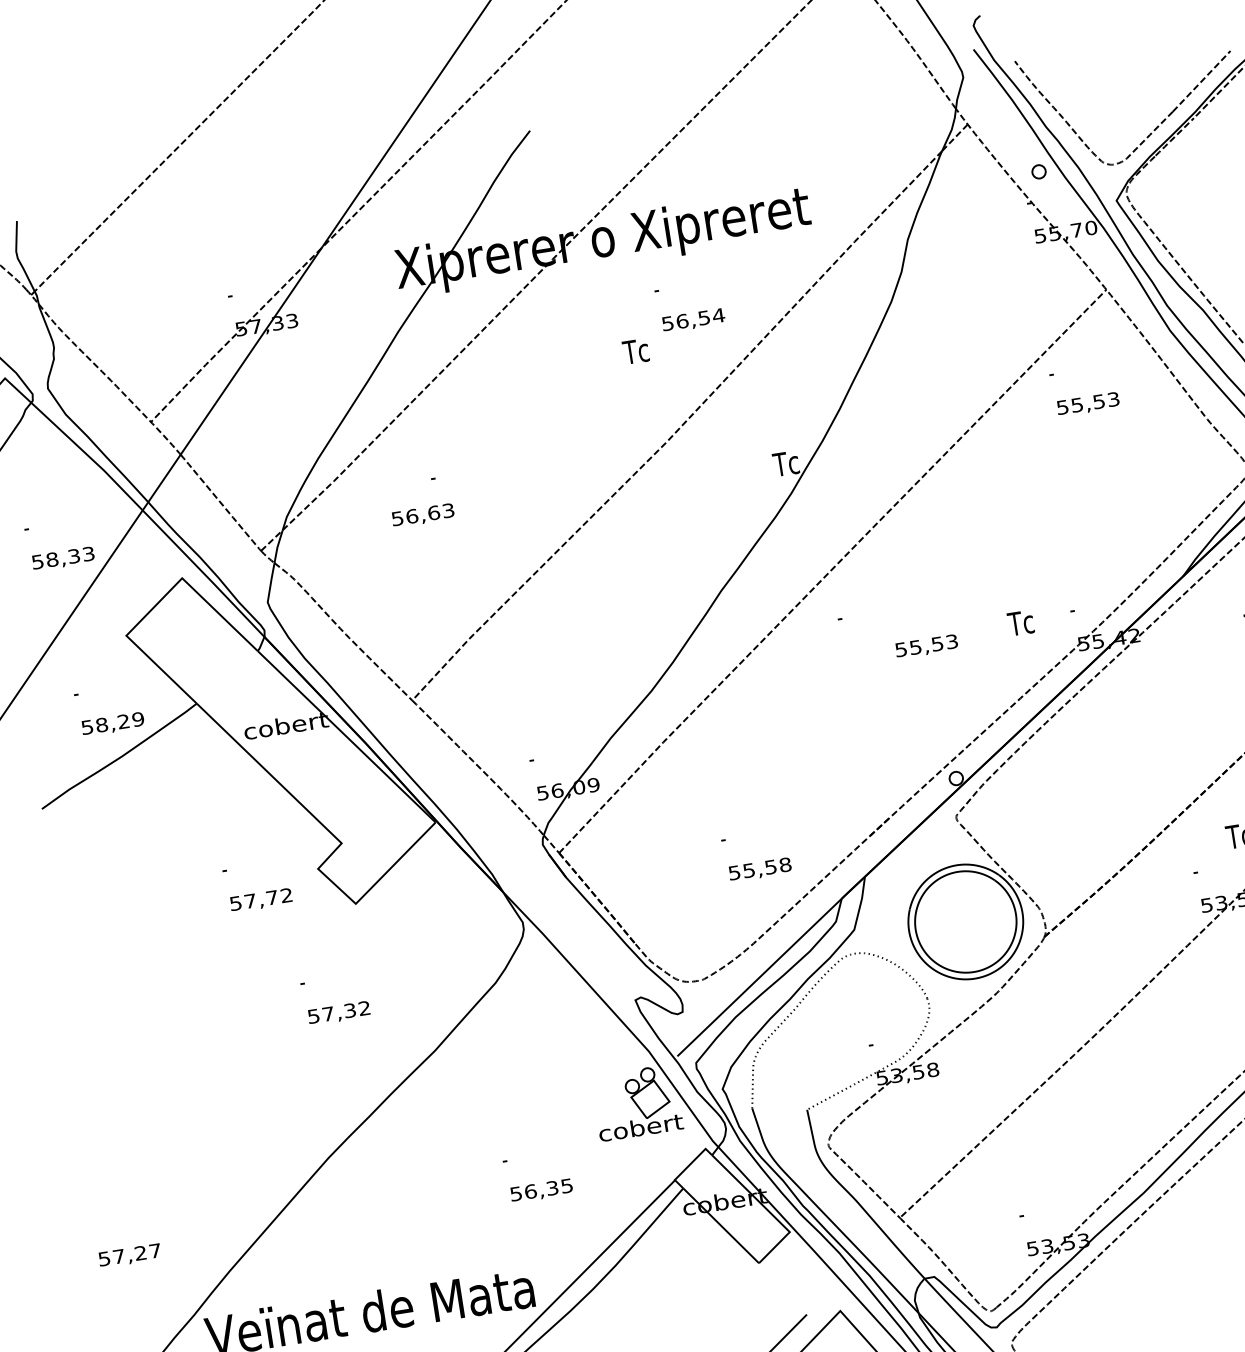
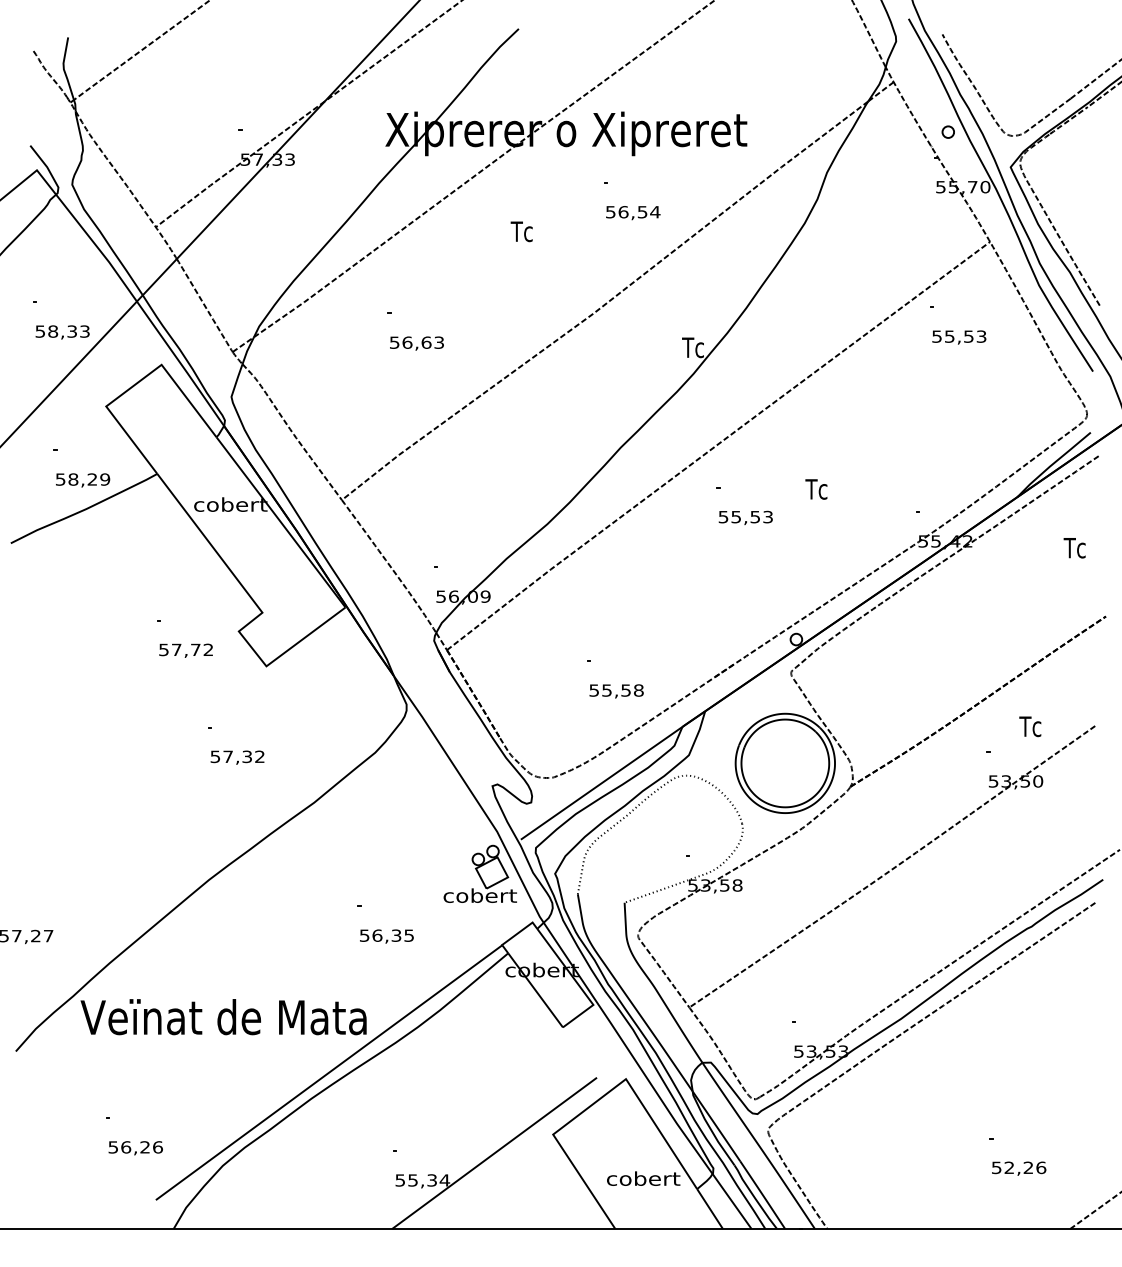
text: (635, 351) -> (521, 231), moved
text: (422, 515) -> (416, 343), moved
text: (1021, 623) -> (816, 489), moved
text: (926, 646) -> (745, 517), moved

